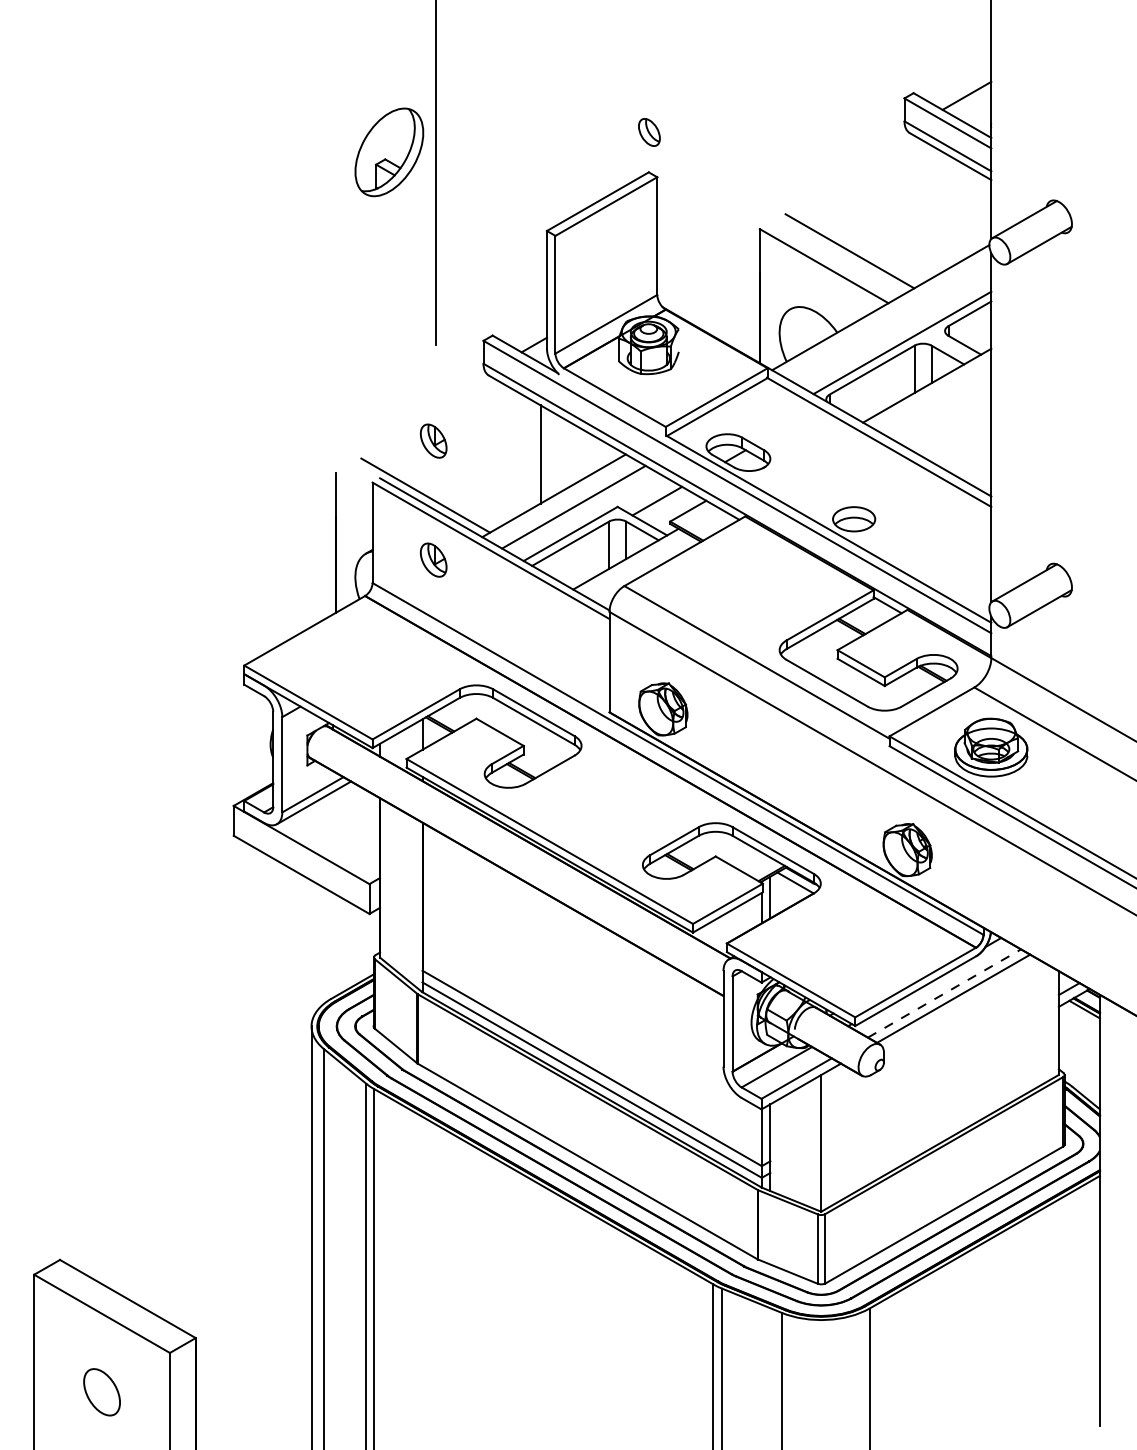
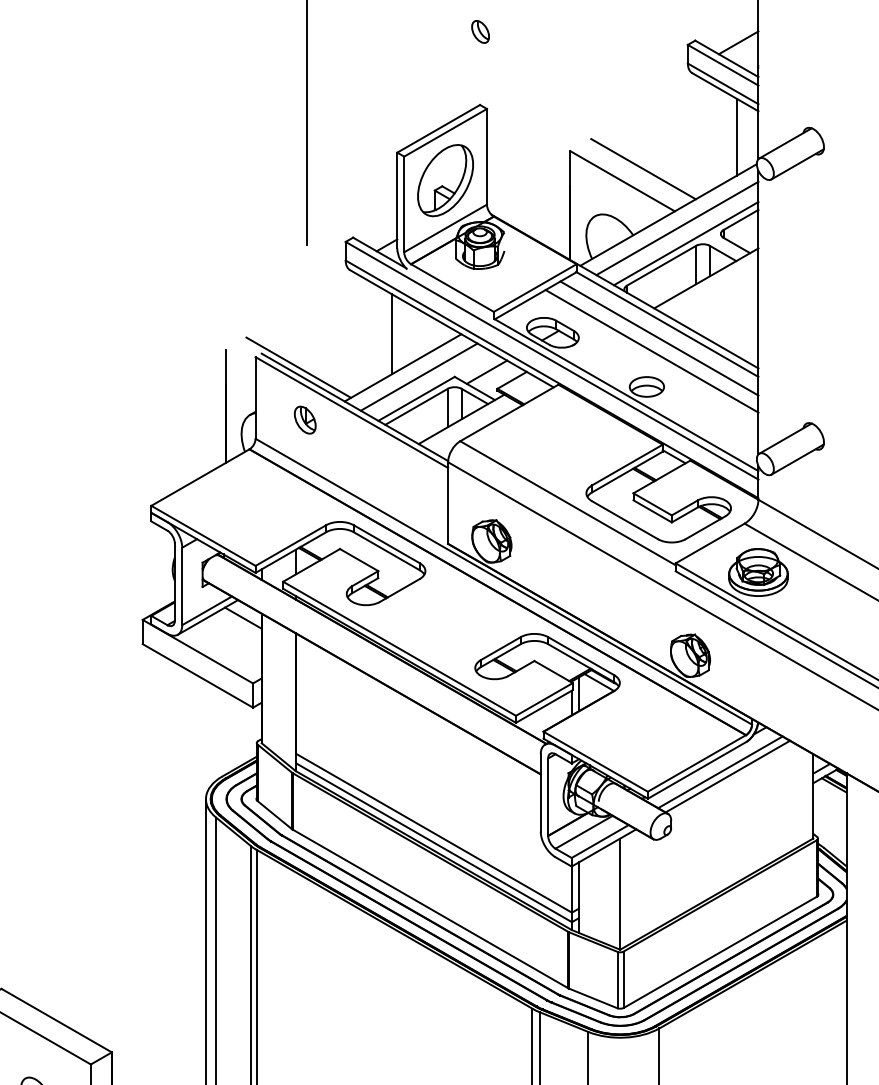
part: (649, 132) -> (480, 31), moved
part: (389, 152) -> (445, 180), moved
line: (964, 211) -> (736, 136), added
line: (891, 323) -> (677, 227), added
part: (433, 440) -> (305, 322), removed
line: (869, 459) -> (659, 338), added
line: (860, 475) -> (652, 351), added
line: (357, 803) -> (243, 617), added
line: (944, 993) -> (720, 772), dashed -> solid

